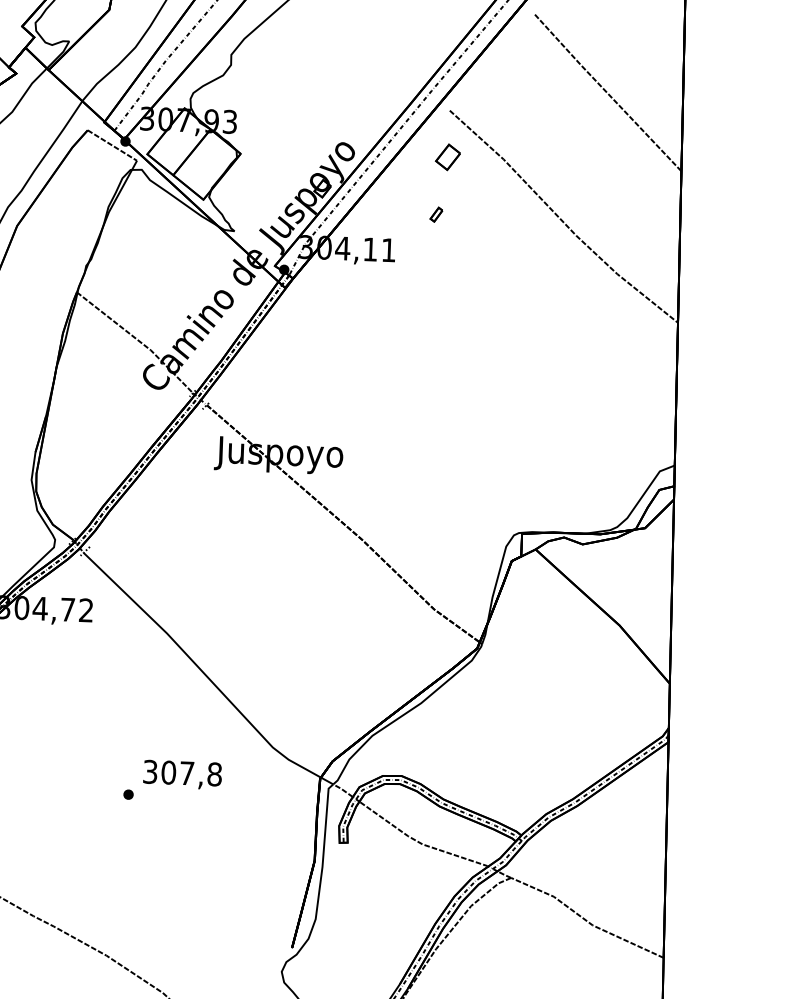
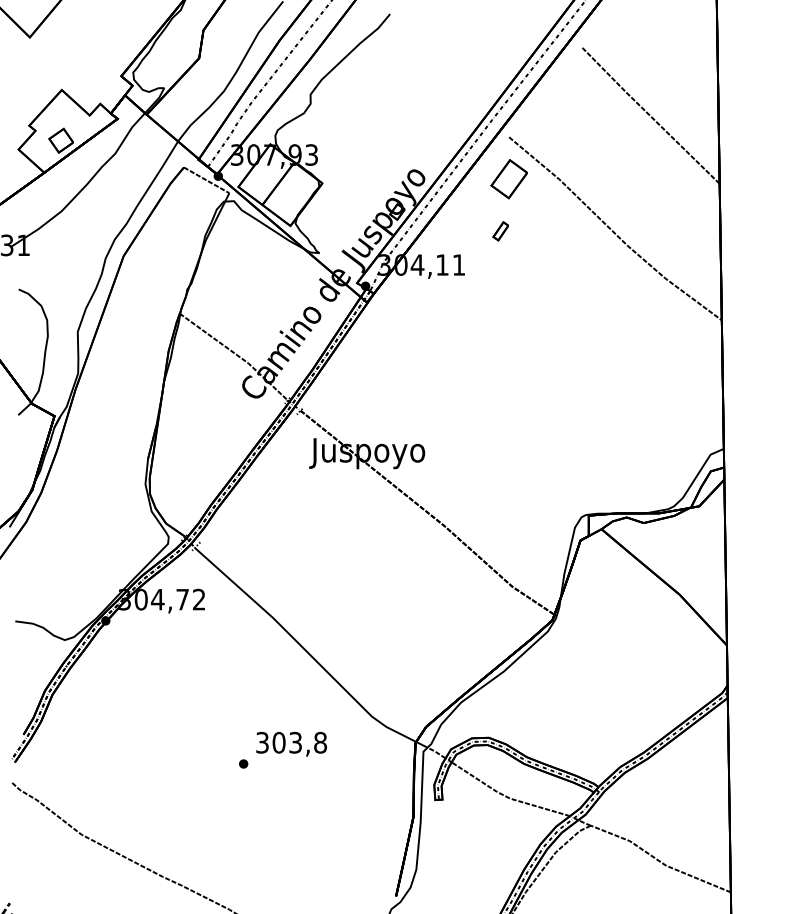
part: (447, 157) -> (508, 179), size x1.67
part: (436, 214) -> (500, 231), size x1.43
text: (187, 773) -> (295, 742), 307,8 -> 303,8

